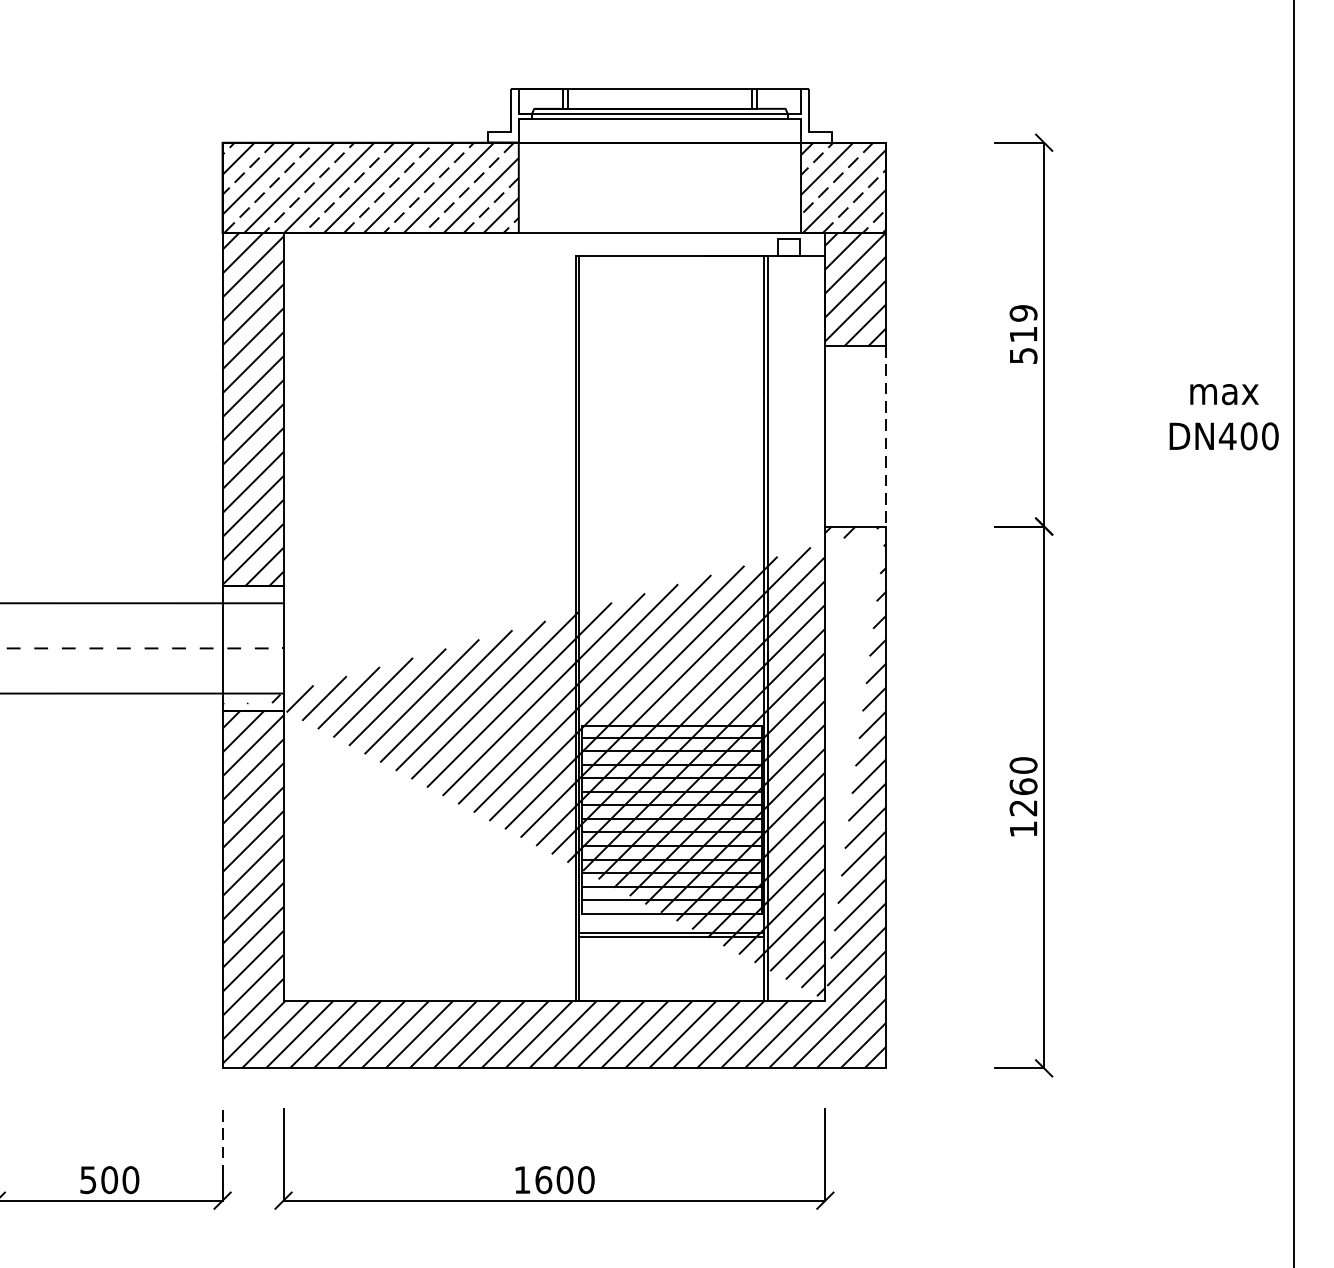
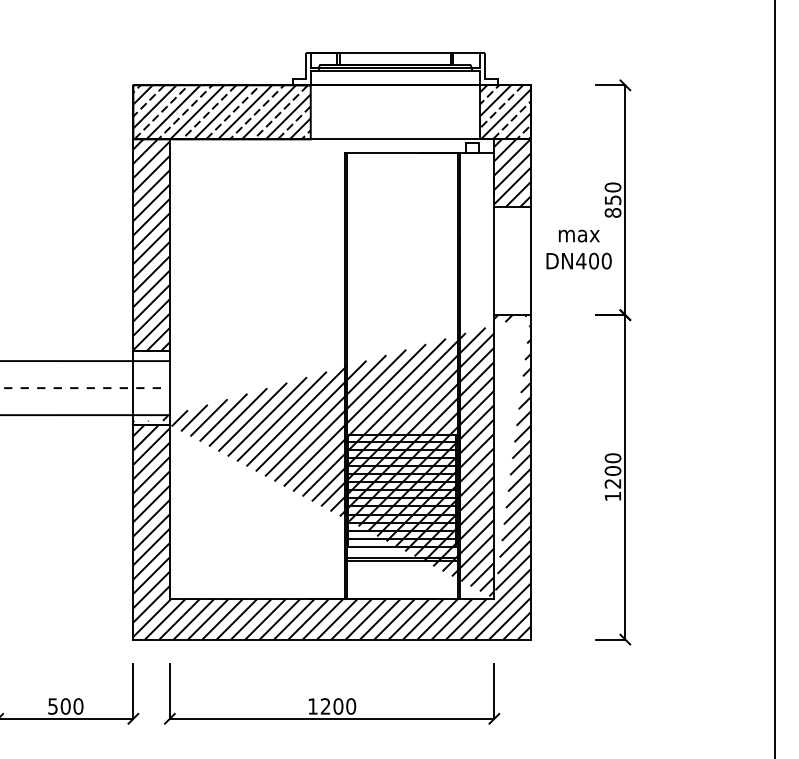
text: (1022, 333) -> (612, 199), 519 -> 850
text: (1223, 416) -> (578, 249), moved
line: (885, 436) -> (530, 261), dashed -> solid
text: (1022, 785) -> (612, 470), 1260 -> 1200
line: (222, 1141) -> (133, 683), dashed -> solid
text: (543, 1180) -> (325, 706), 1600 -> 1200

